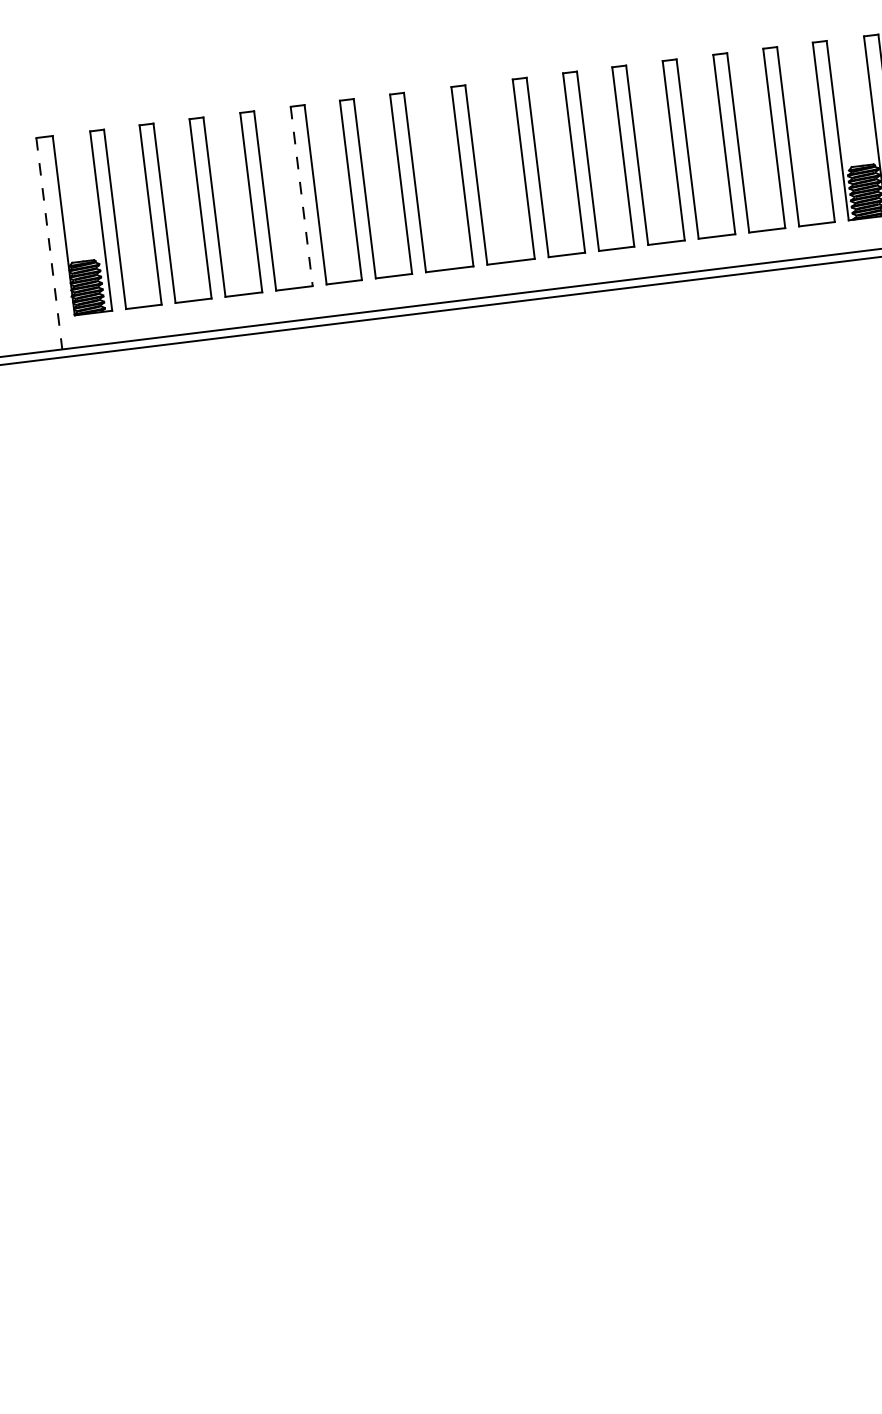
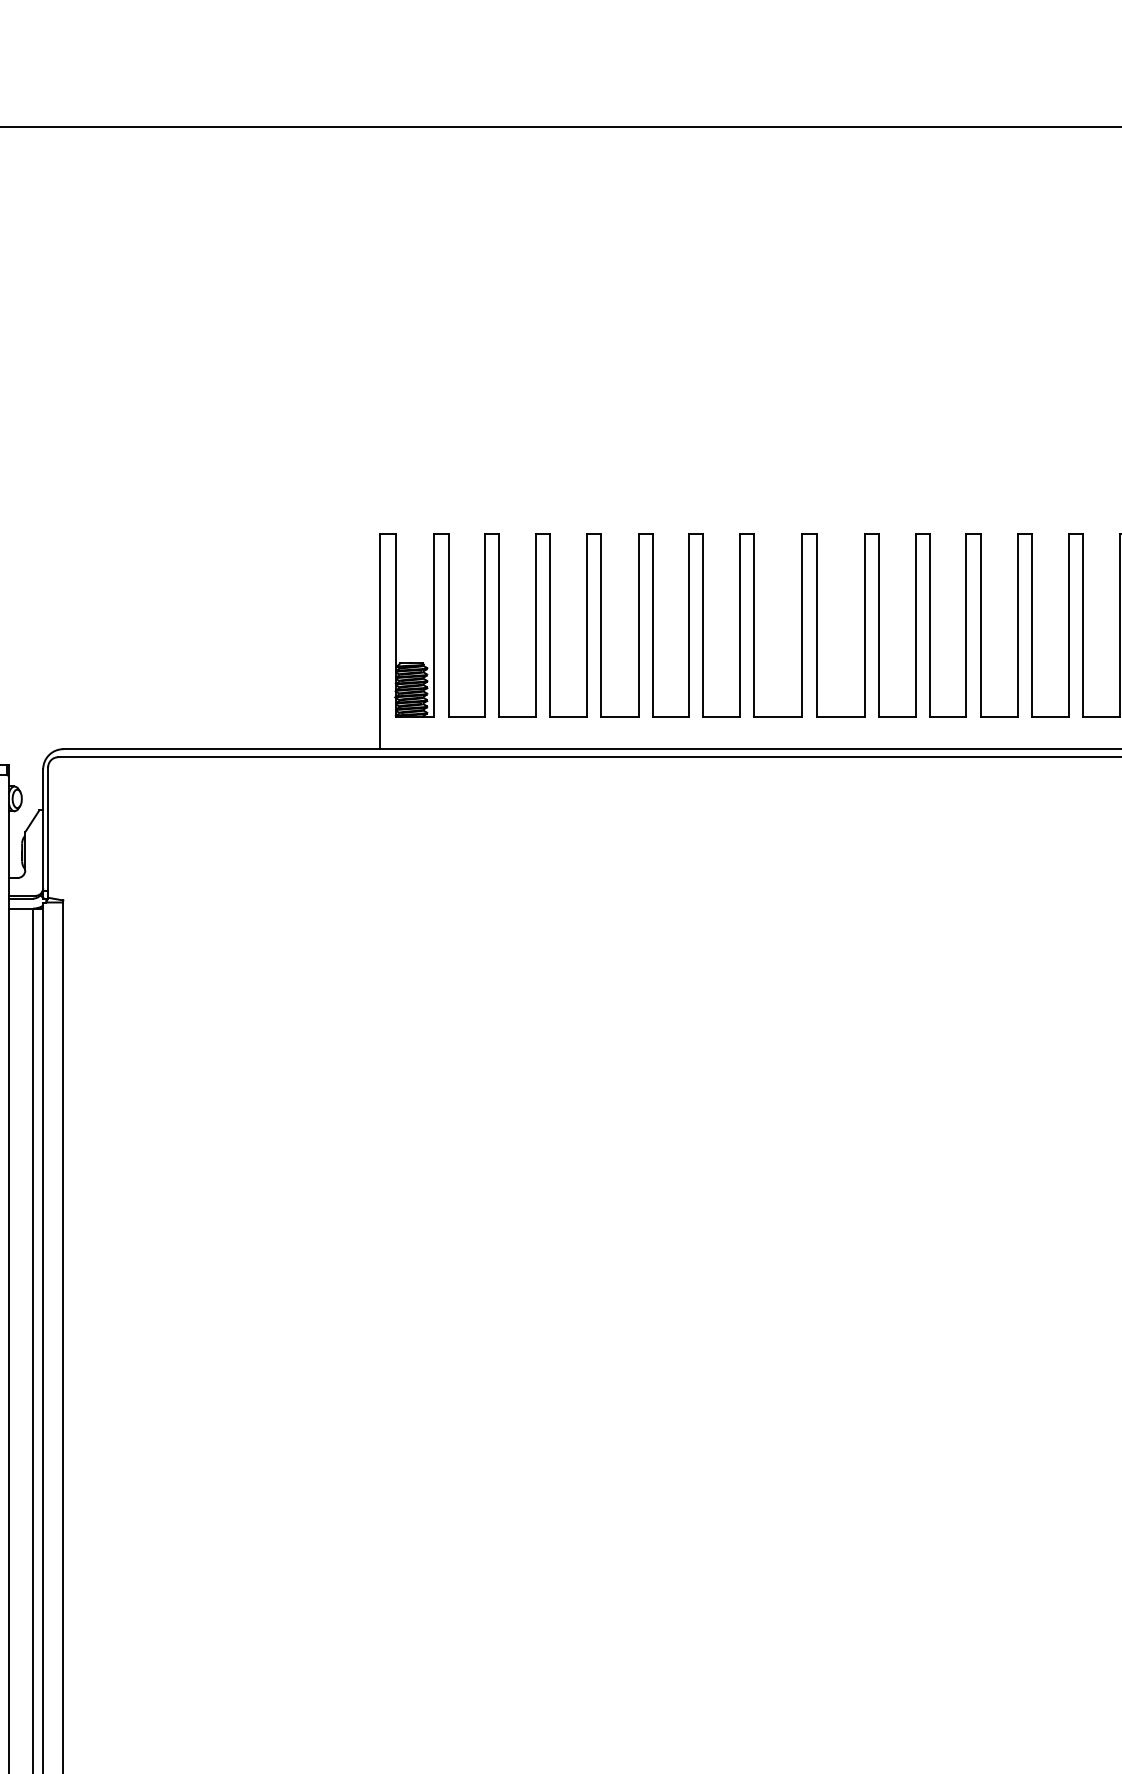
line: (301, 196) -> (638, 625), dashed -> solid
line: (49, 243) -> (379, 641), dashed -> solid

